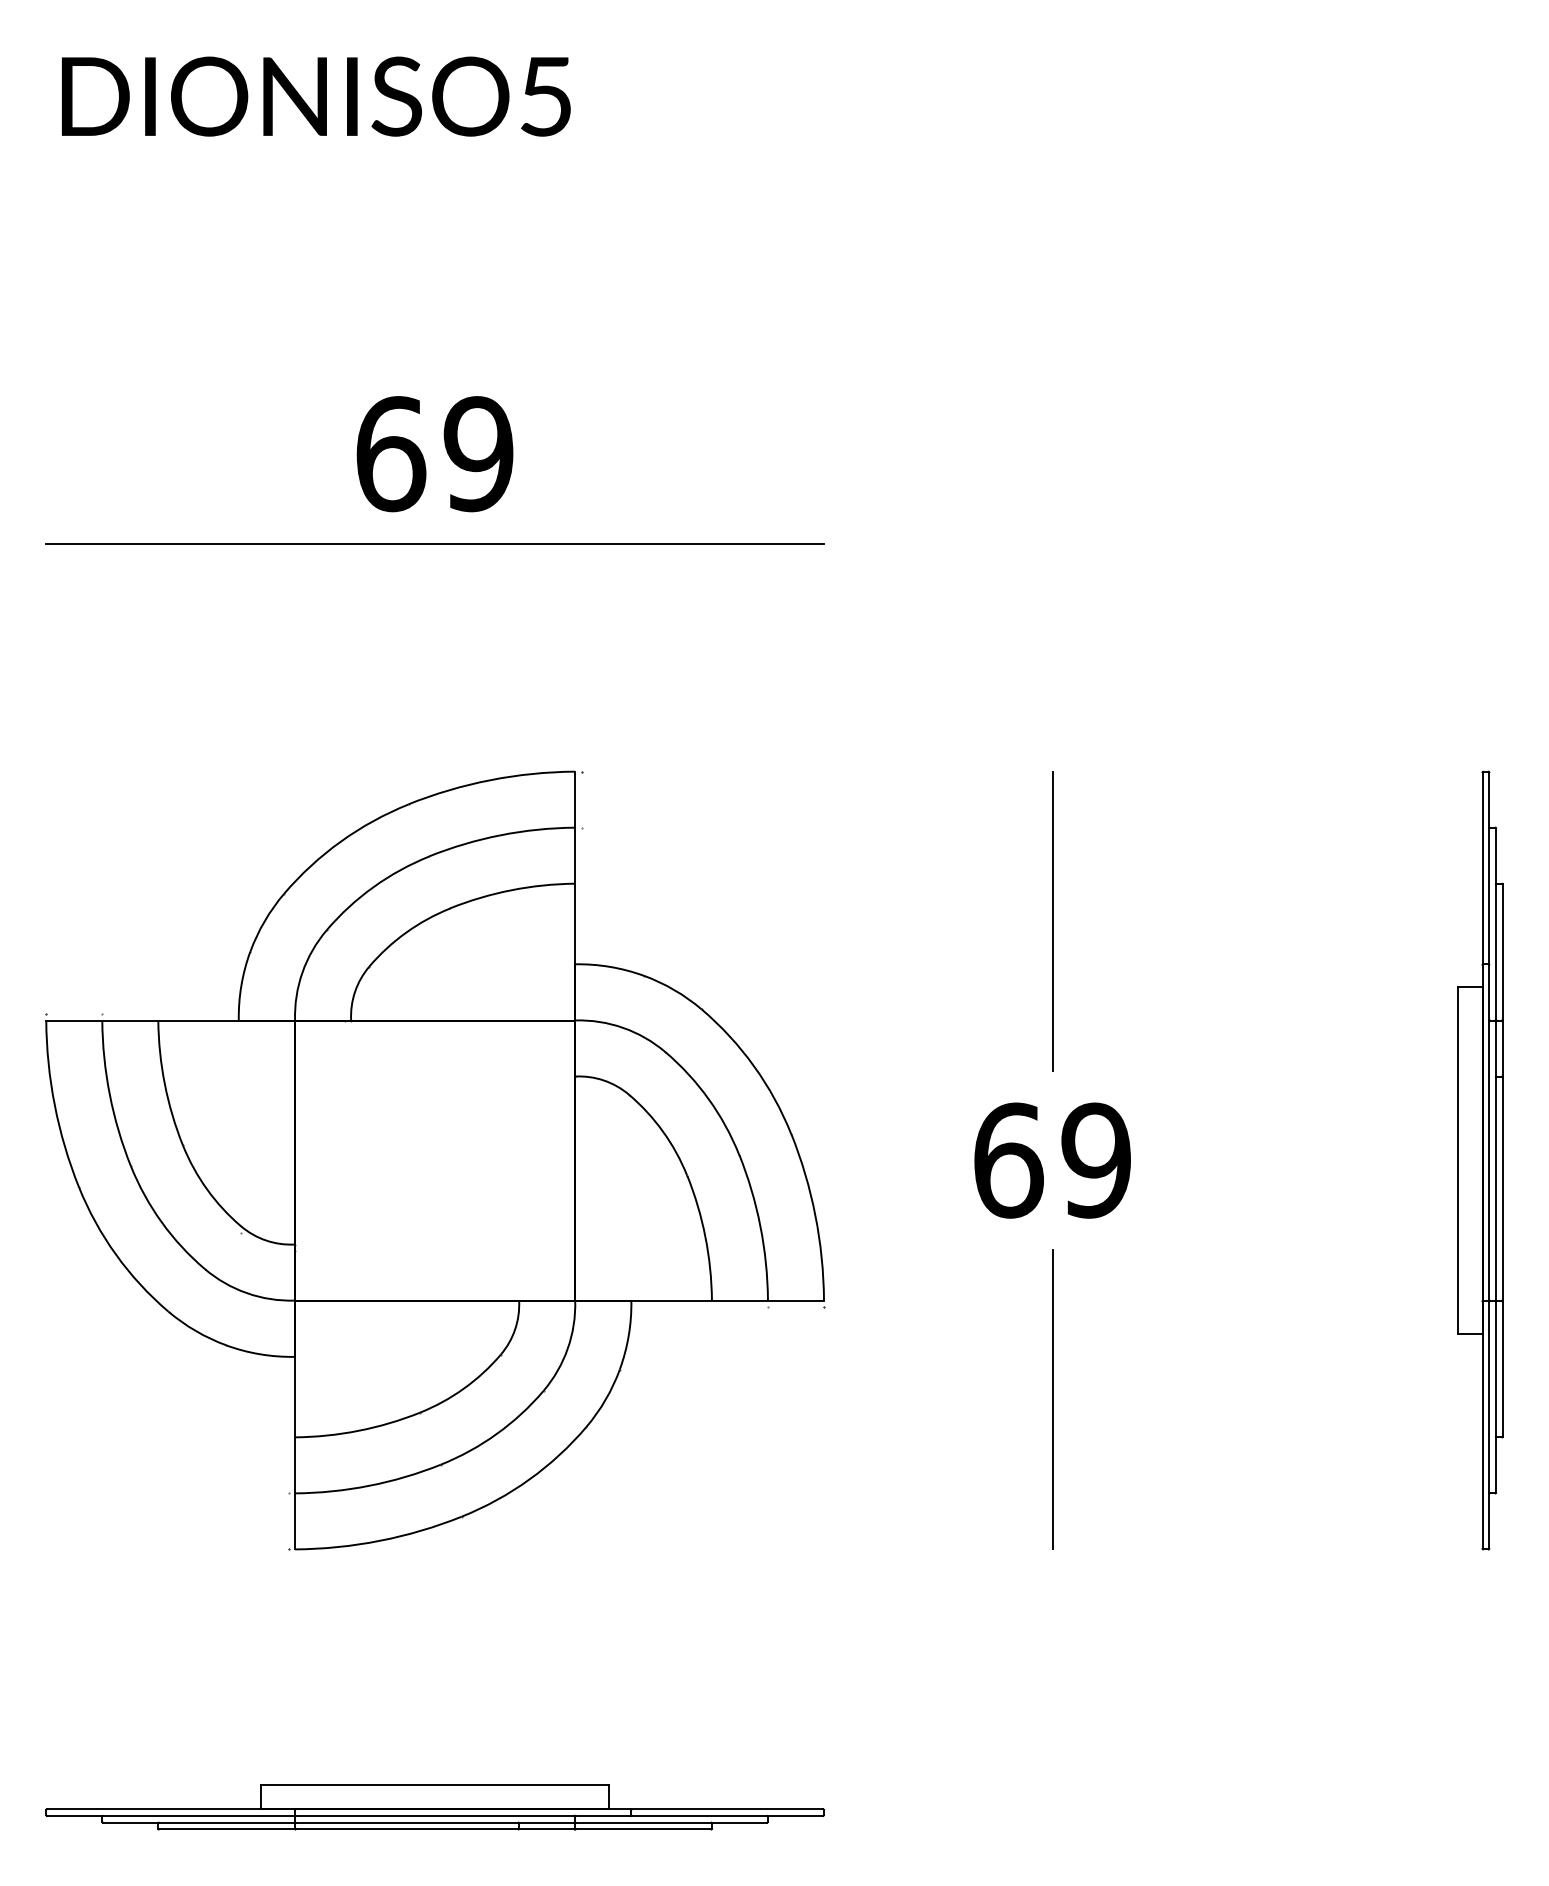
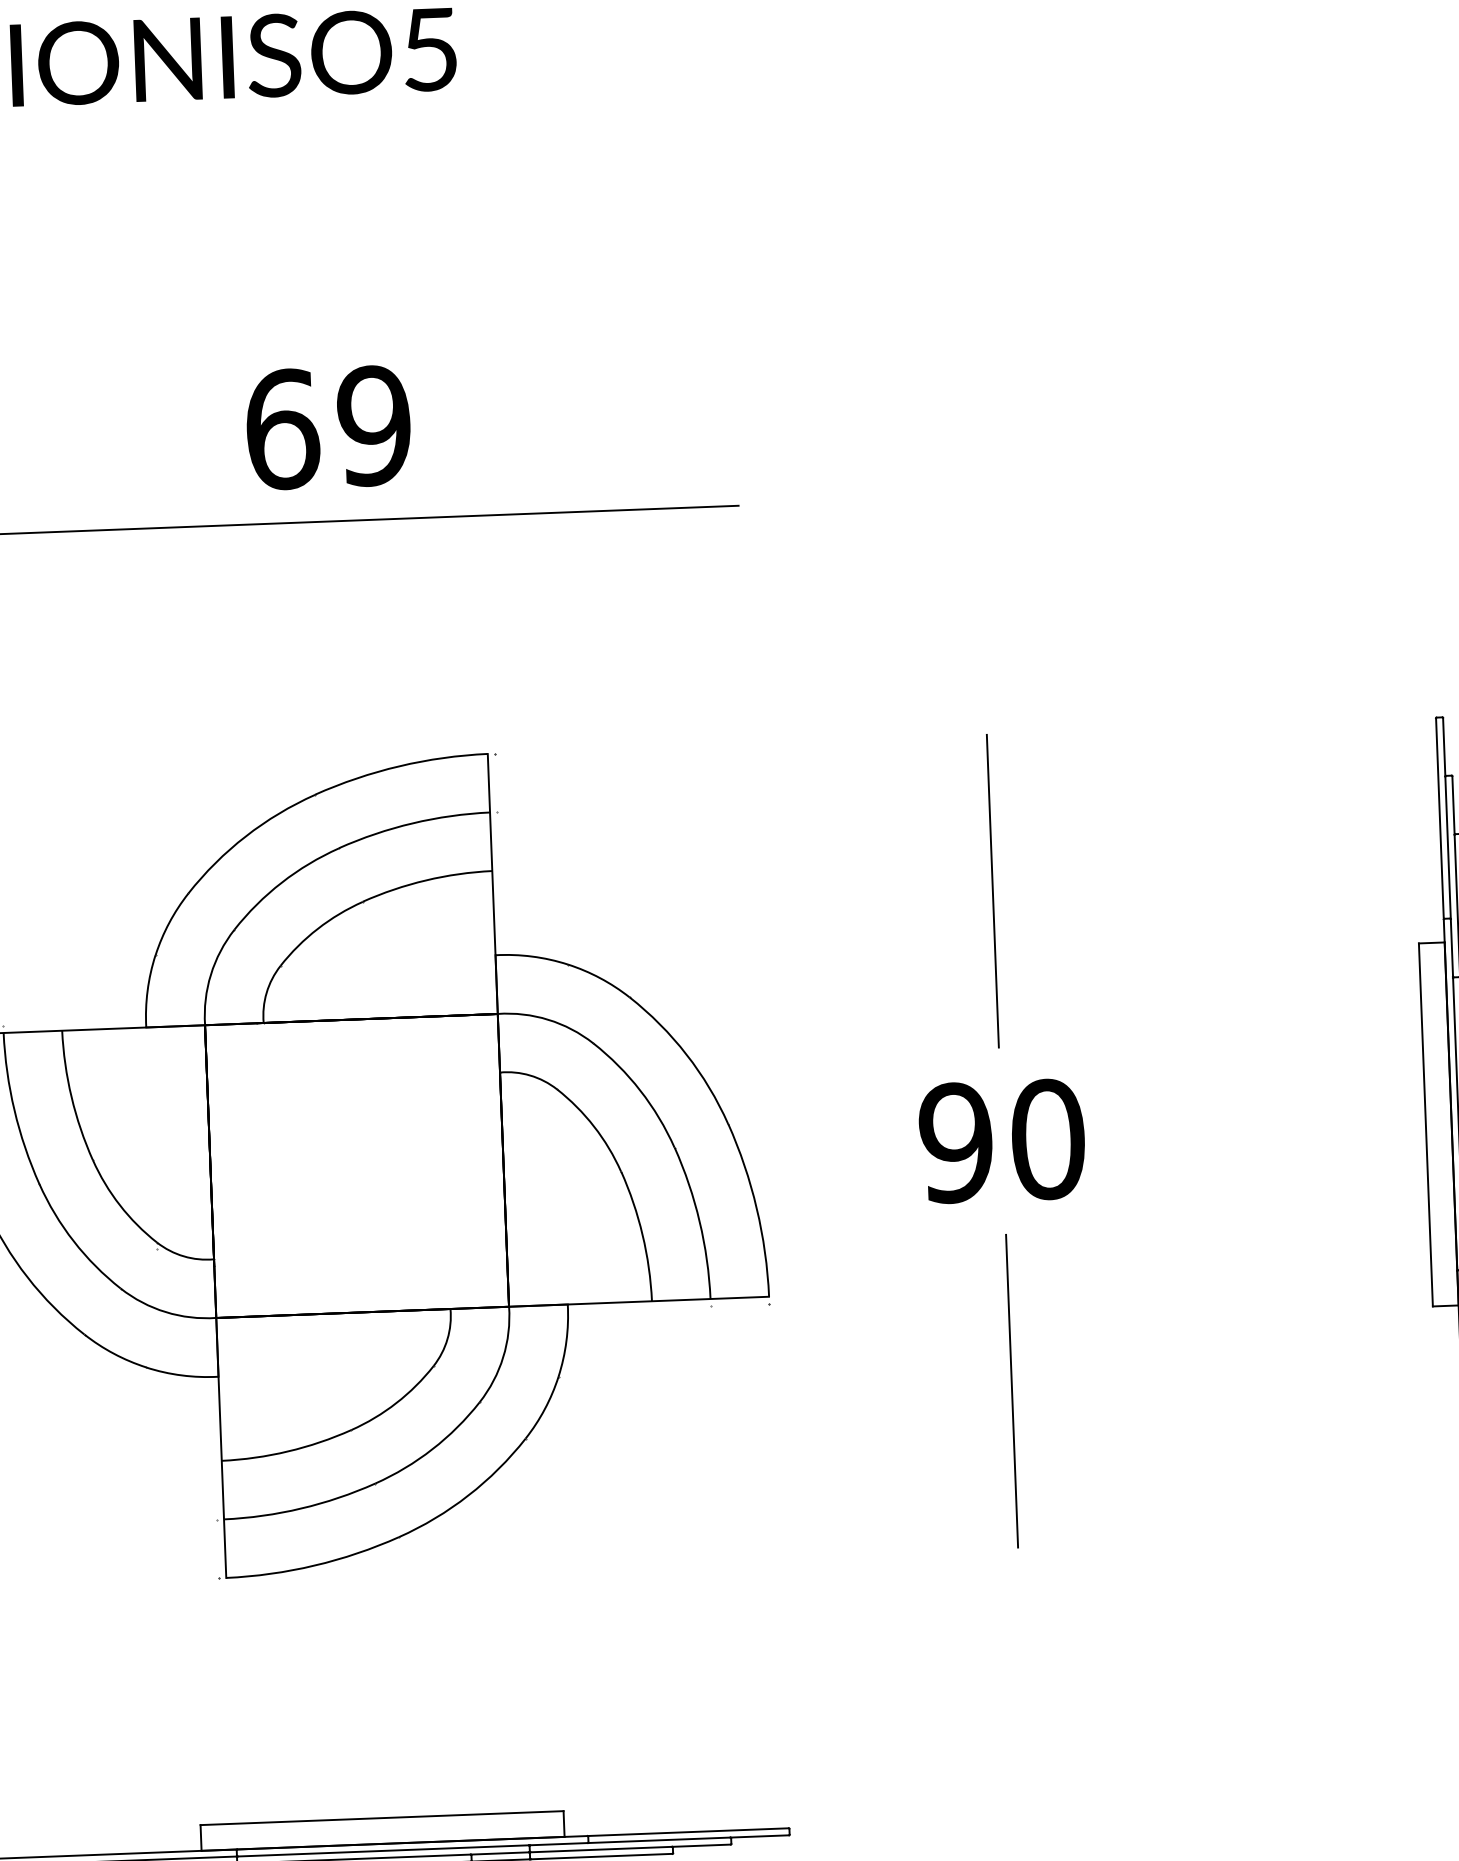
text: (1052, 1160) -> (1002, 1141), 69 -> 90

